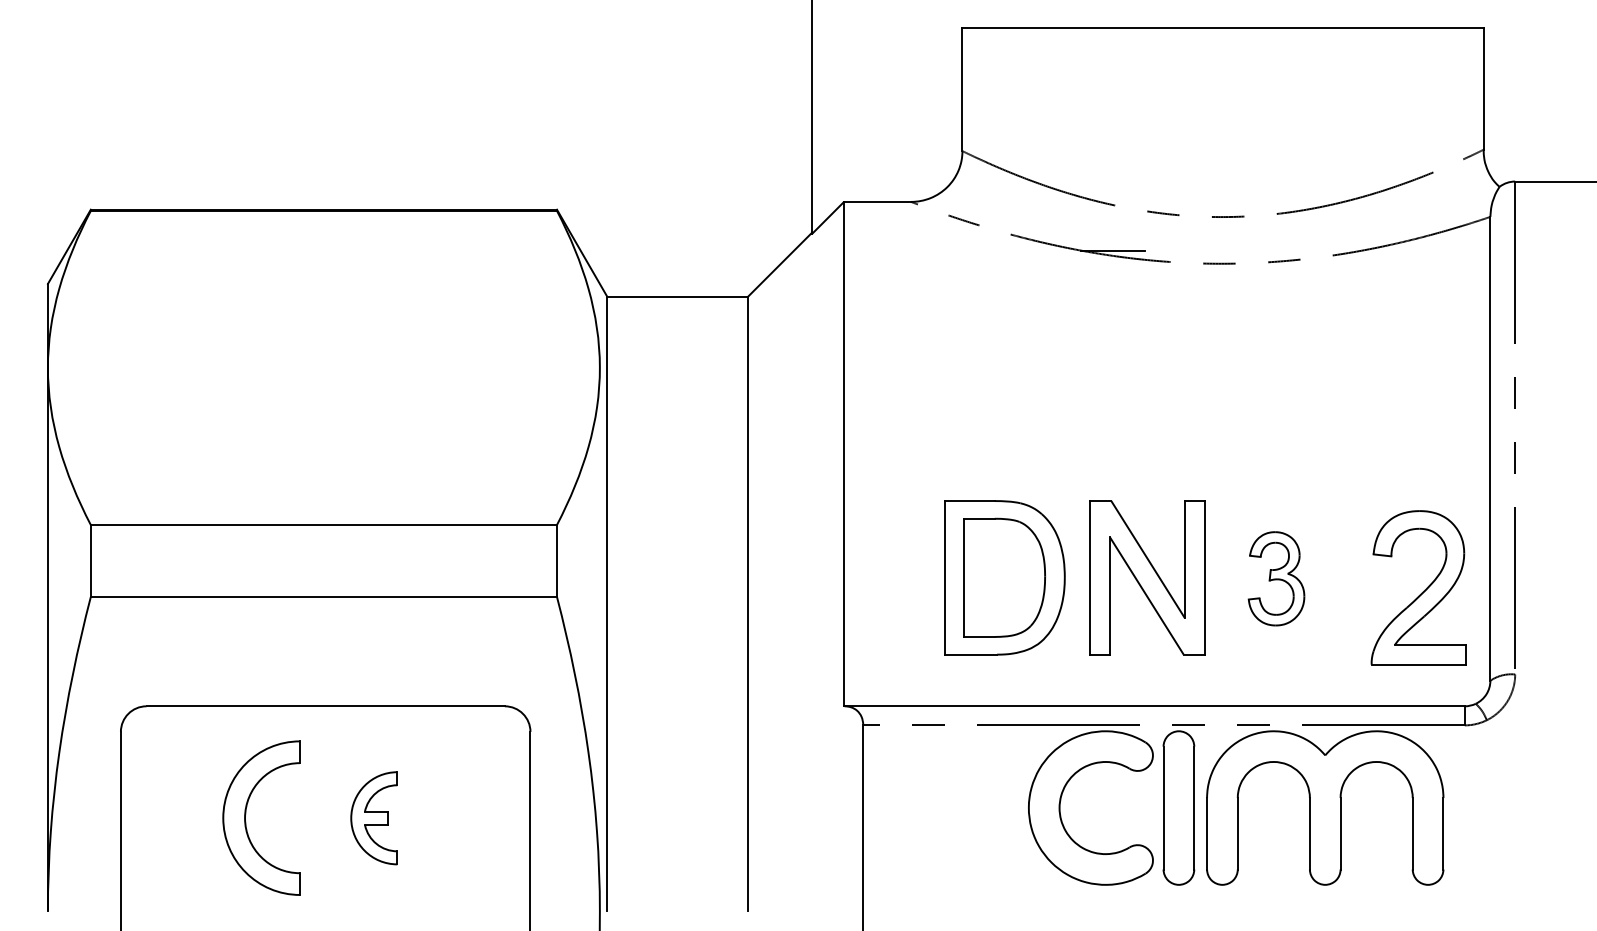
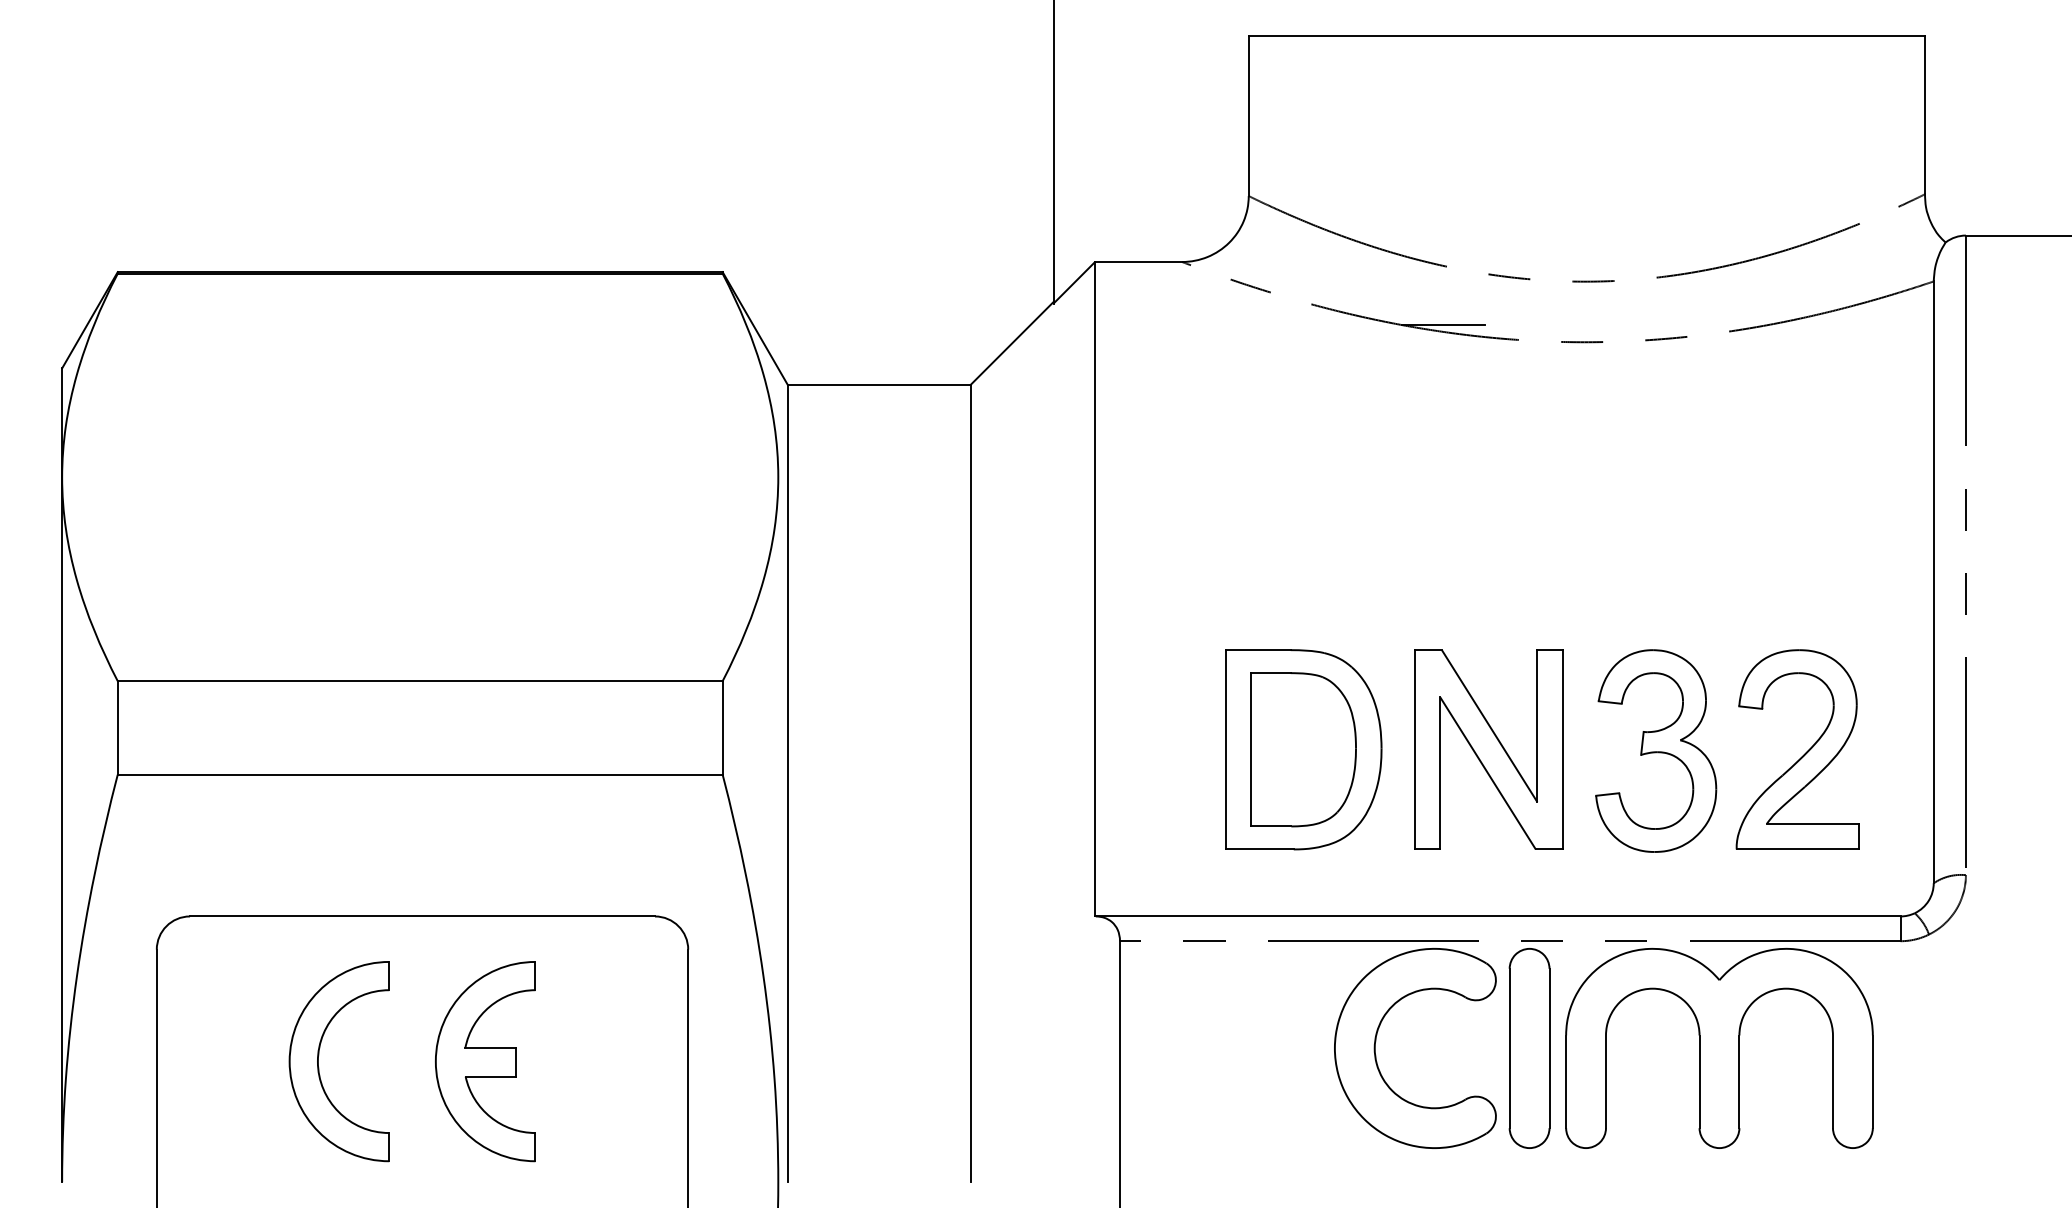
part: (1276, 578) -> (1656, 750), size x1.67
part: (1423, 591) -> (1803, 754), moved
part: (374, 818) -> (485, 1061), size x1.67

